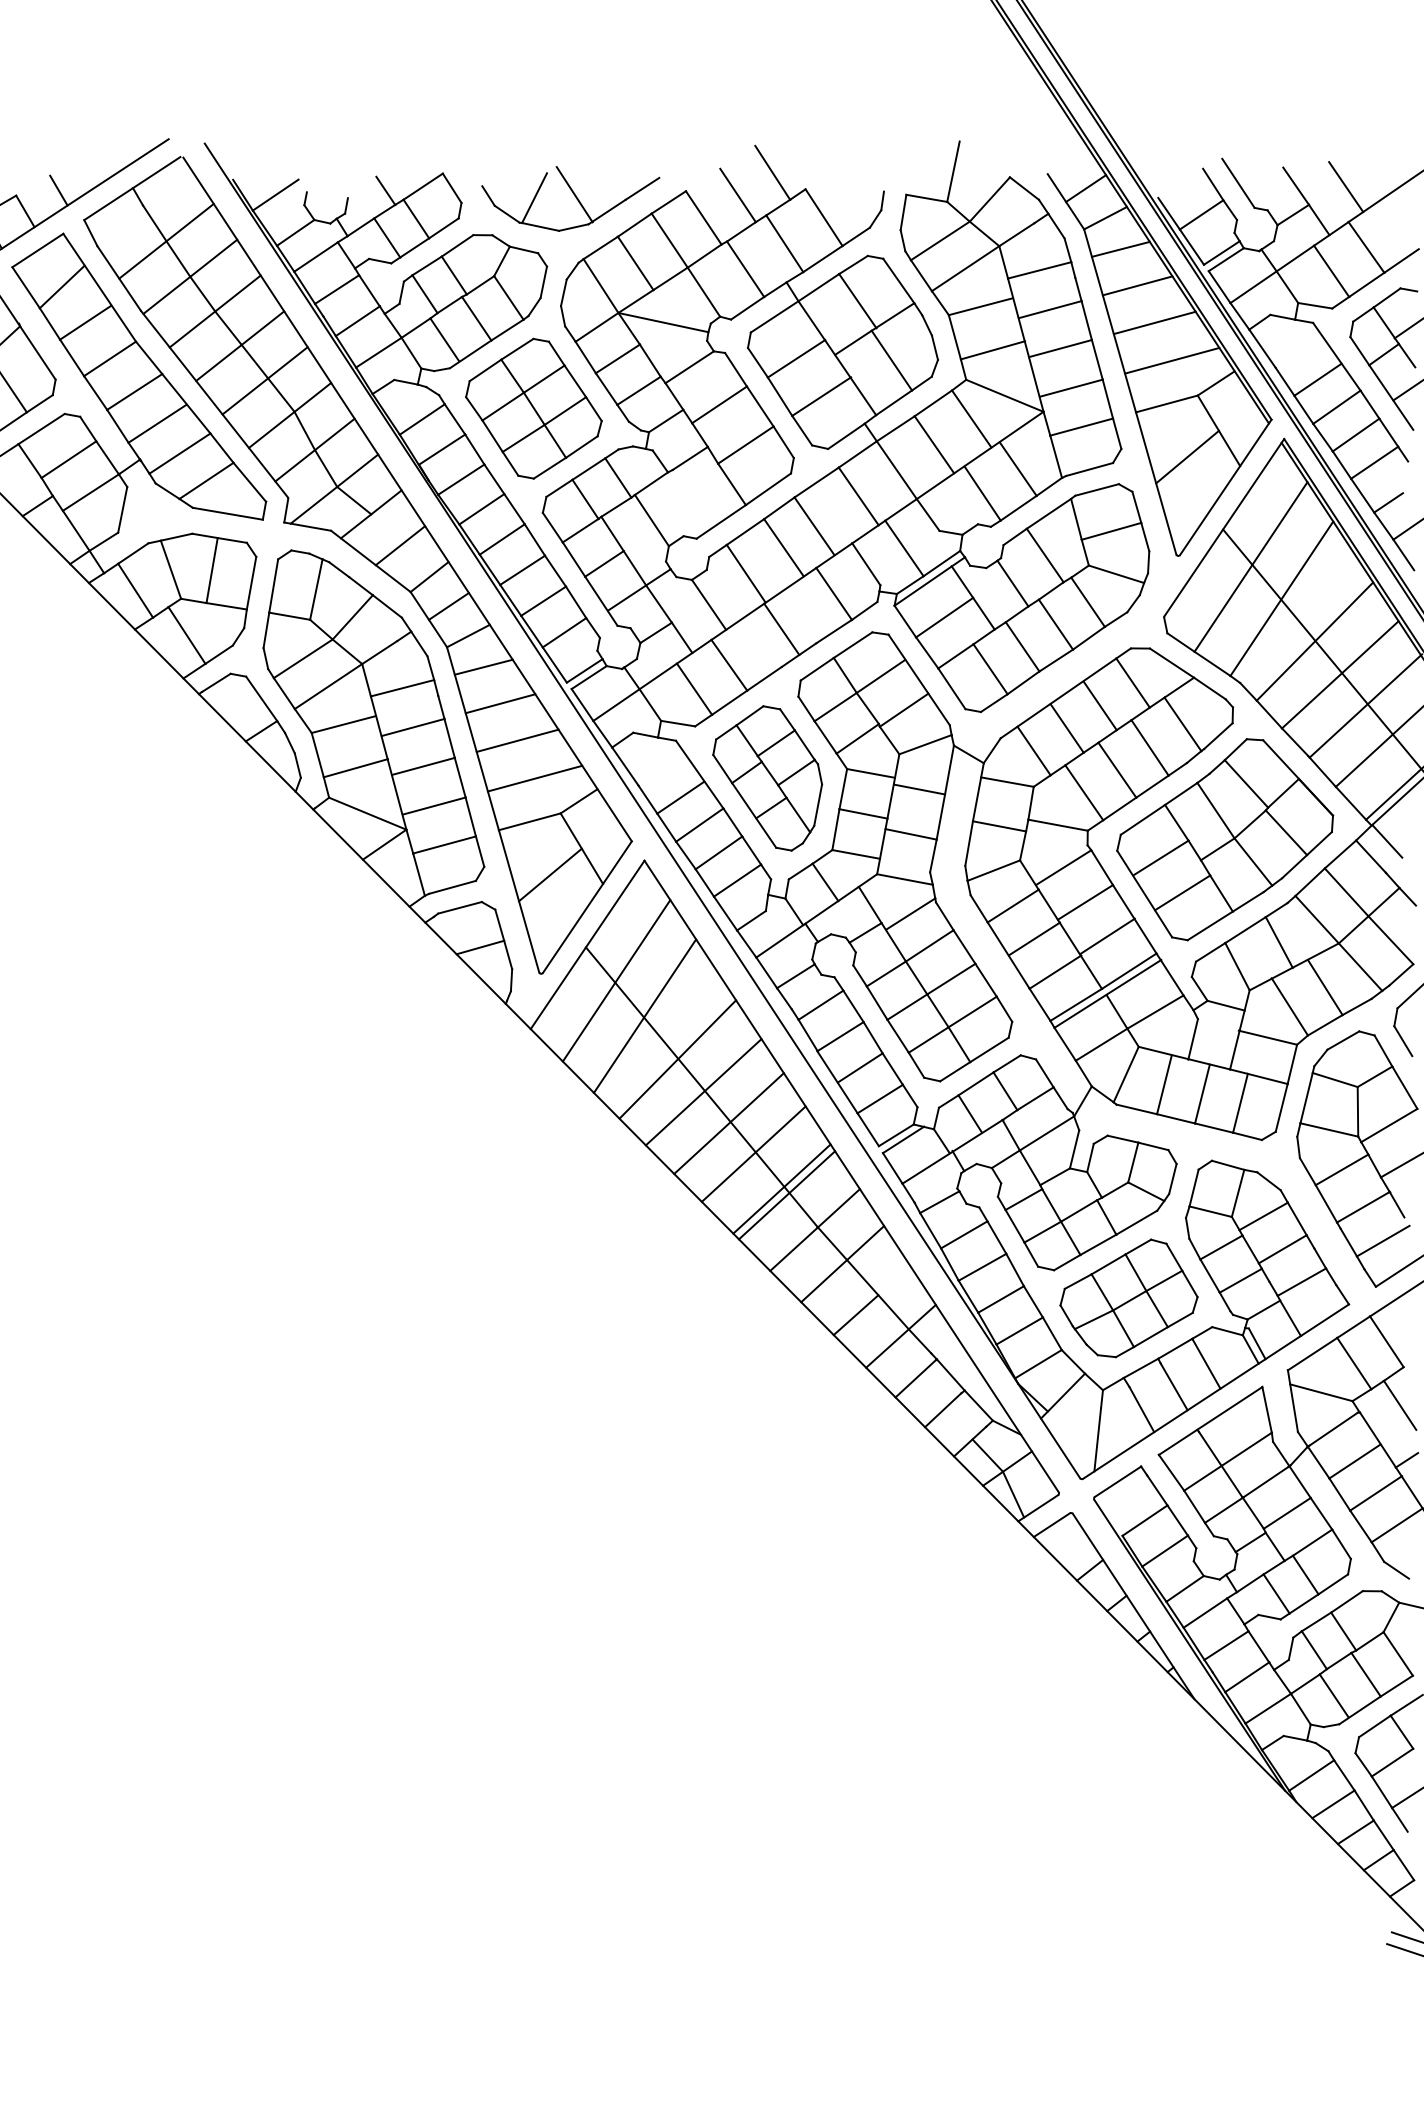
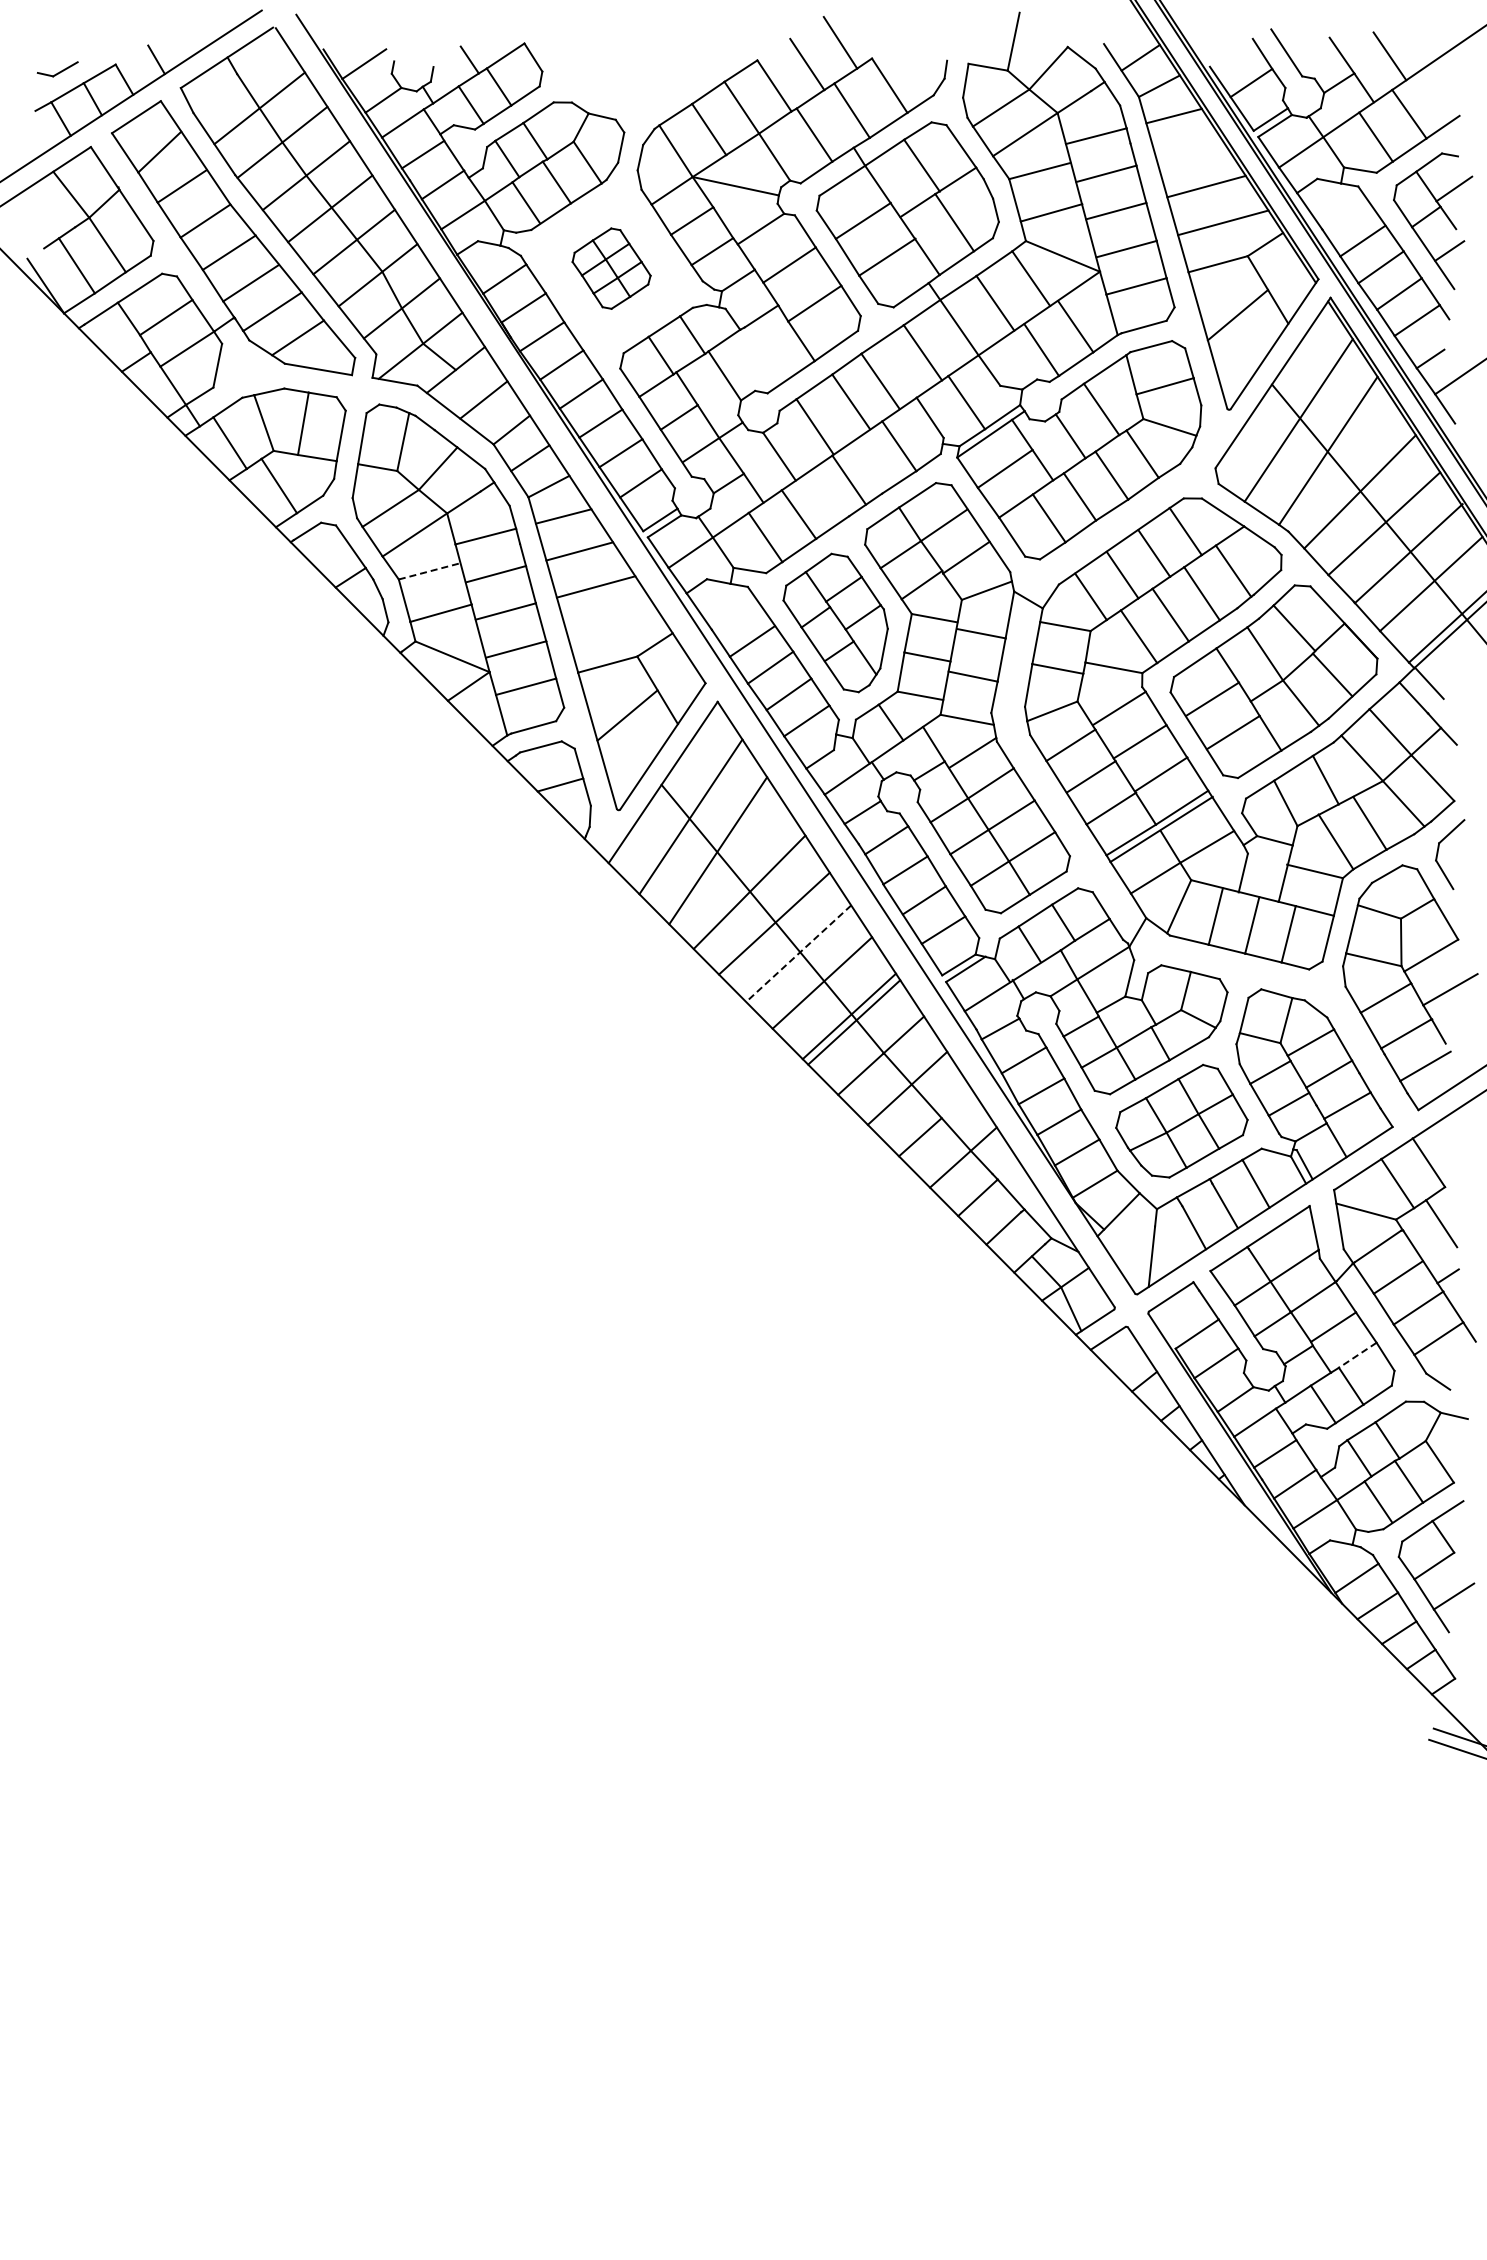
part: (570, 198) -> (646, 67), removed
line: (1136, 286) -> (1189, 151), removed
part: (533, 408) -> (611, 268), size x0.6
line: (343, 724) -> (429, 571), solid -> dashed
line: (534, 777) -> (612, 622), removed
line: (728, 1124) -> (798, 954), solid -> dashed
line: (1312, 1542) -> (1357, 1355), solid -> dashed

